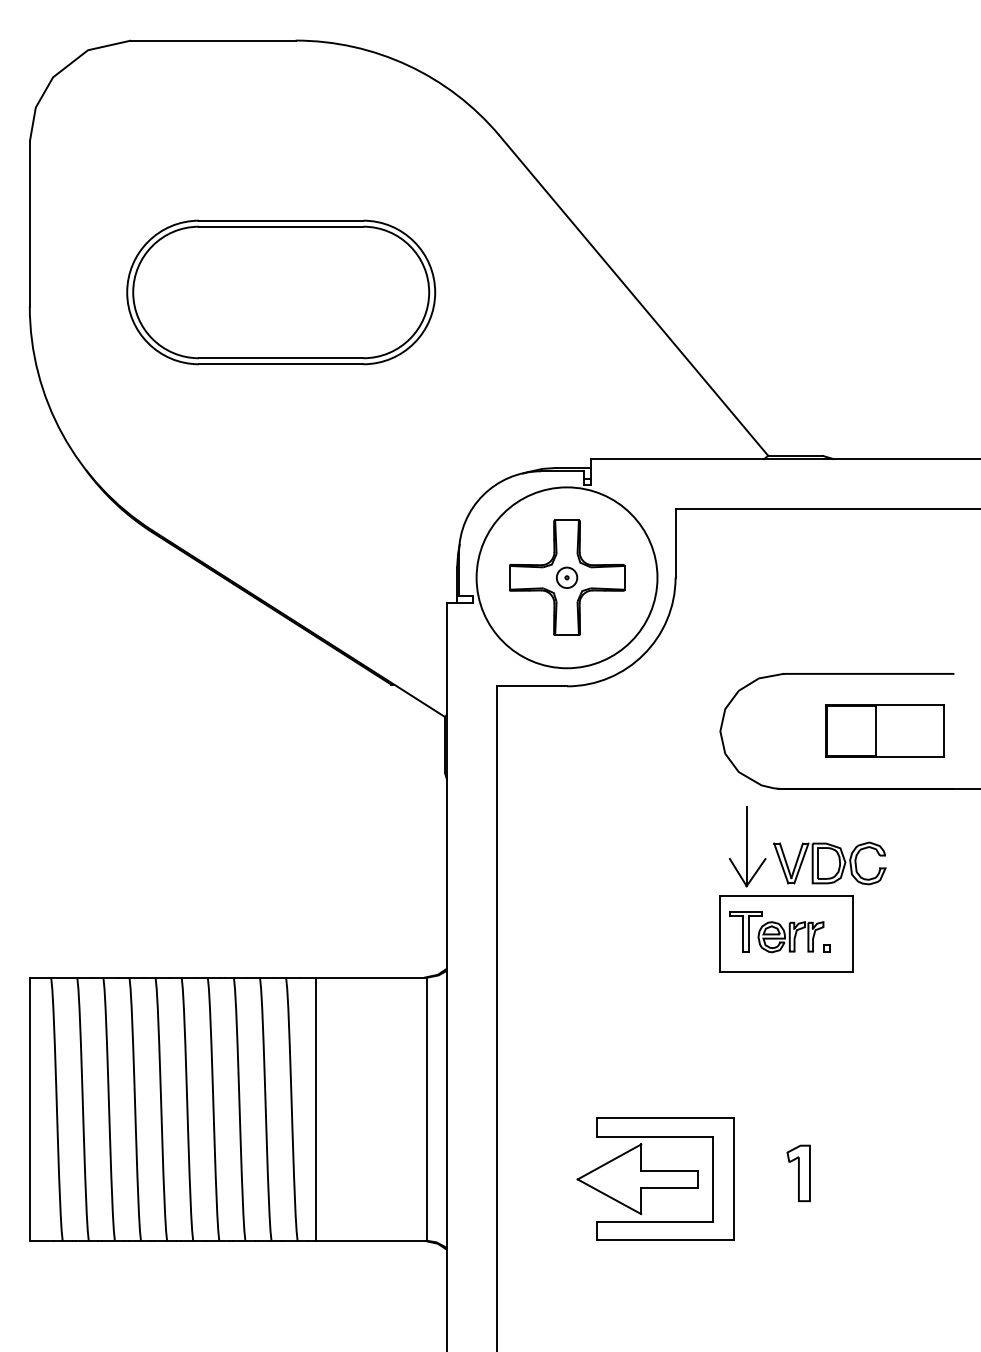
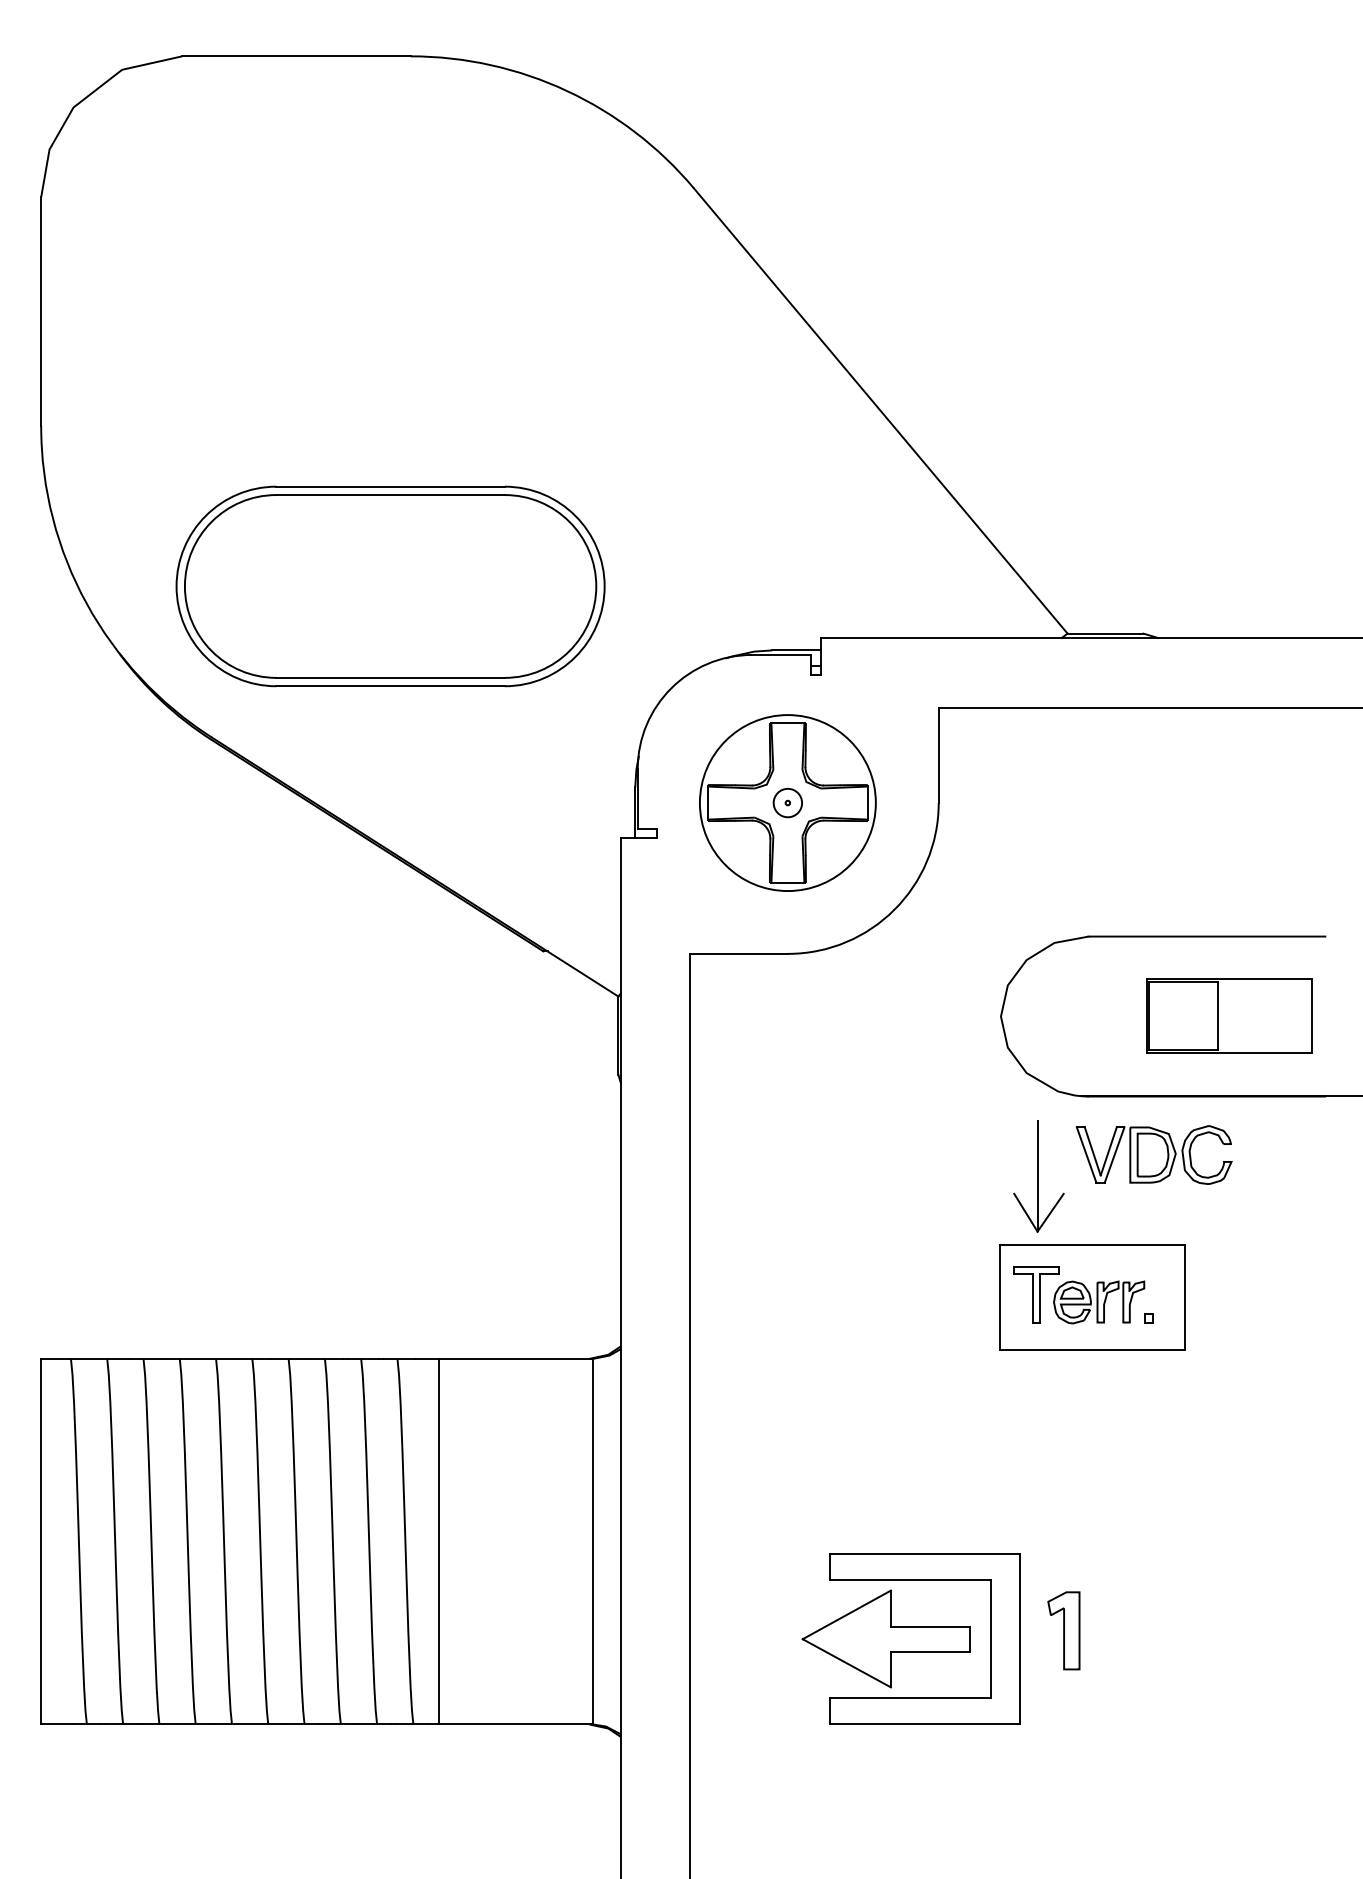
part: (281, 292) -> (390, 586), moved
circle: (566, 577) -> (787, 802), size x0.7
part: (829, 863) -> (1153, 1154), moved
part: (798, 1173) -> (1063, 1630), moved

